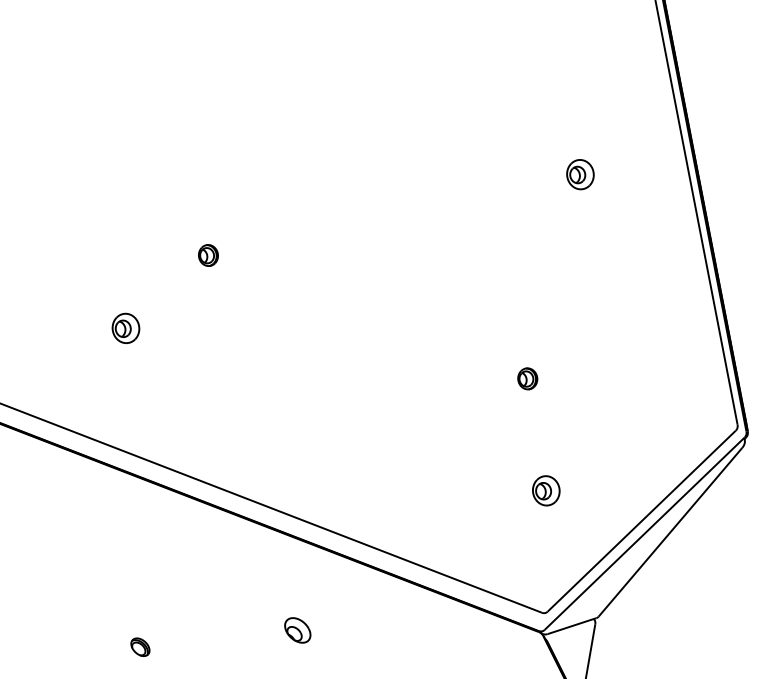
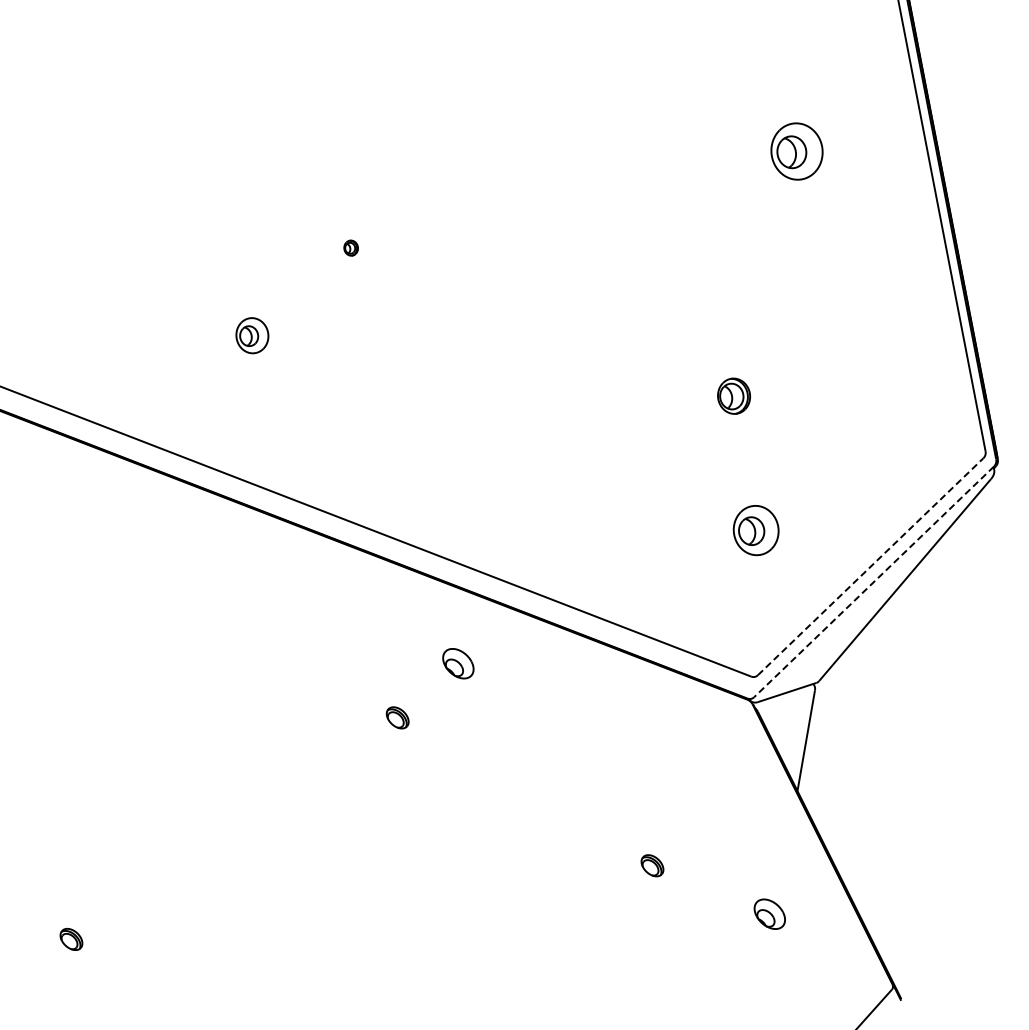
part: (580, 173) -> (797, 150), size x1.6
part: (207, 254) -> (350, 247), size x0.6
part: (527, 378) -> (733, 395), size x1.4
part: (546, 490) -> (756, 529), size x1.4
line: (642, 520) -> (871, 566), solid -> dashed
line: (644, 534) -> (873, 582), solid -> dashed
part: (297, 630) -> (458, 663), moved
part: (140, 646) -> (397, 717), moved

